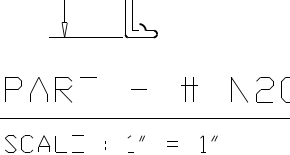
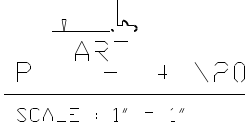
part: (189, 88) -> (162, 71), size x0.7
part: (63, 90) -> (101, 51), moved
line: (139, 90) -> (110, 72), moved

